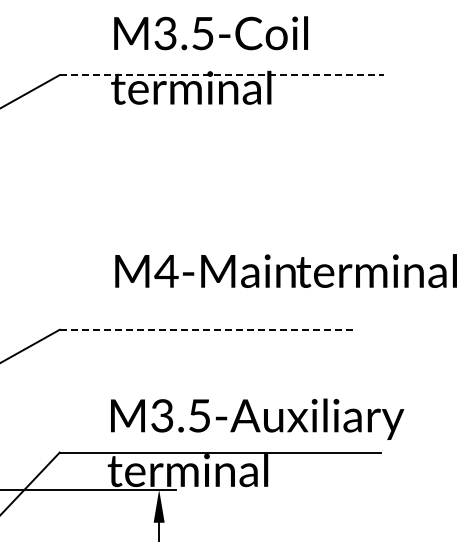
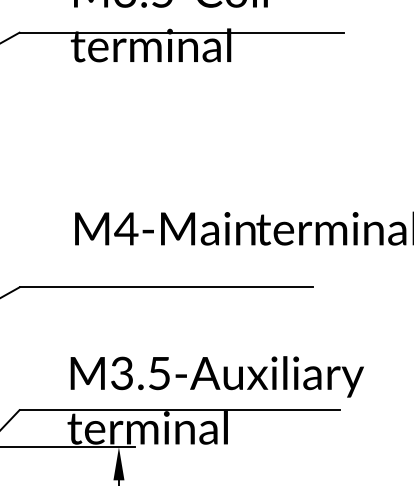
line: (222, 75) -> (182, 33), dashed -> solid
line: (206, 329) -> (166, 287), dashed -> solid

